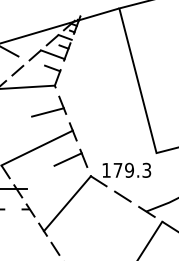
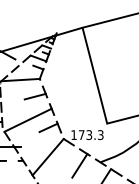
text: (129, 169) -> (89, 134), 179.3 -> 173.3
line: (114, 216) -> (79, 165), added

